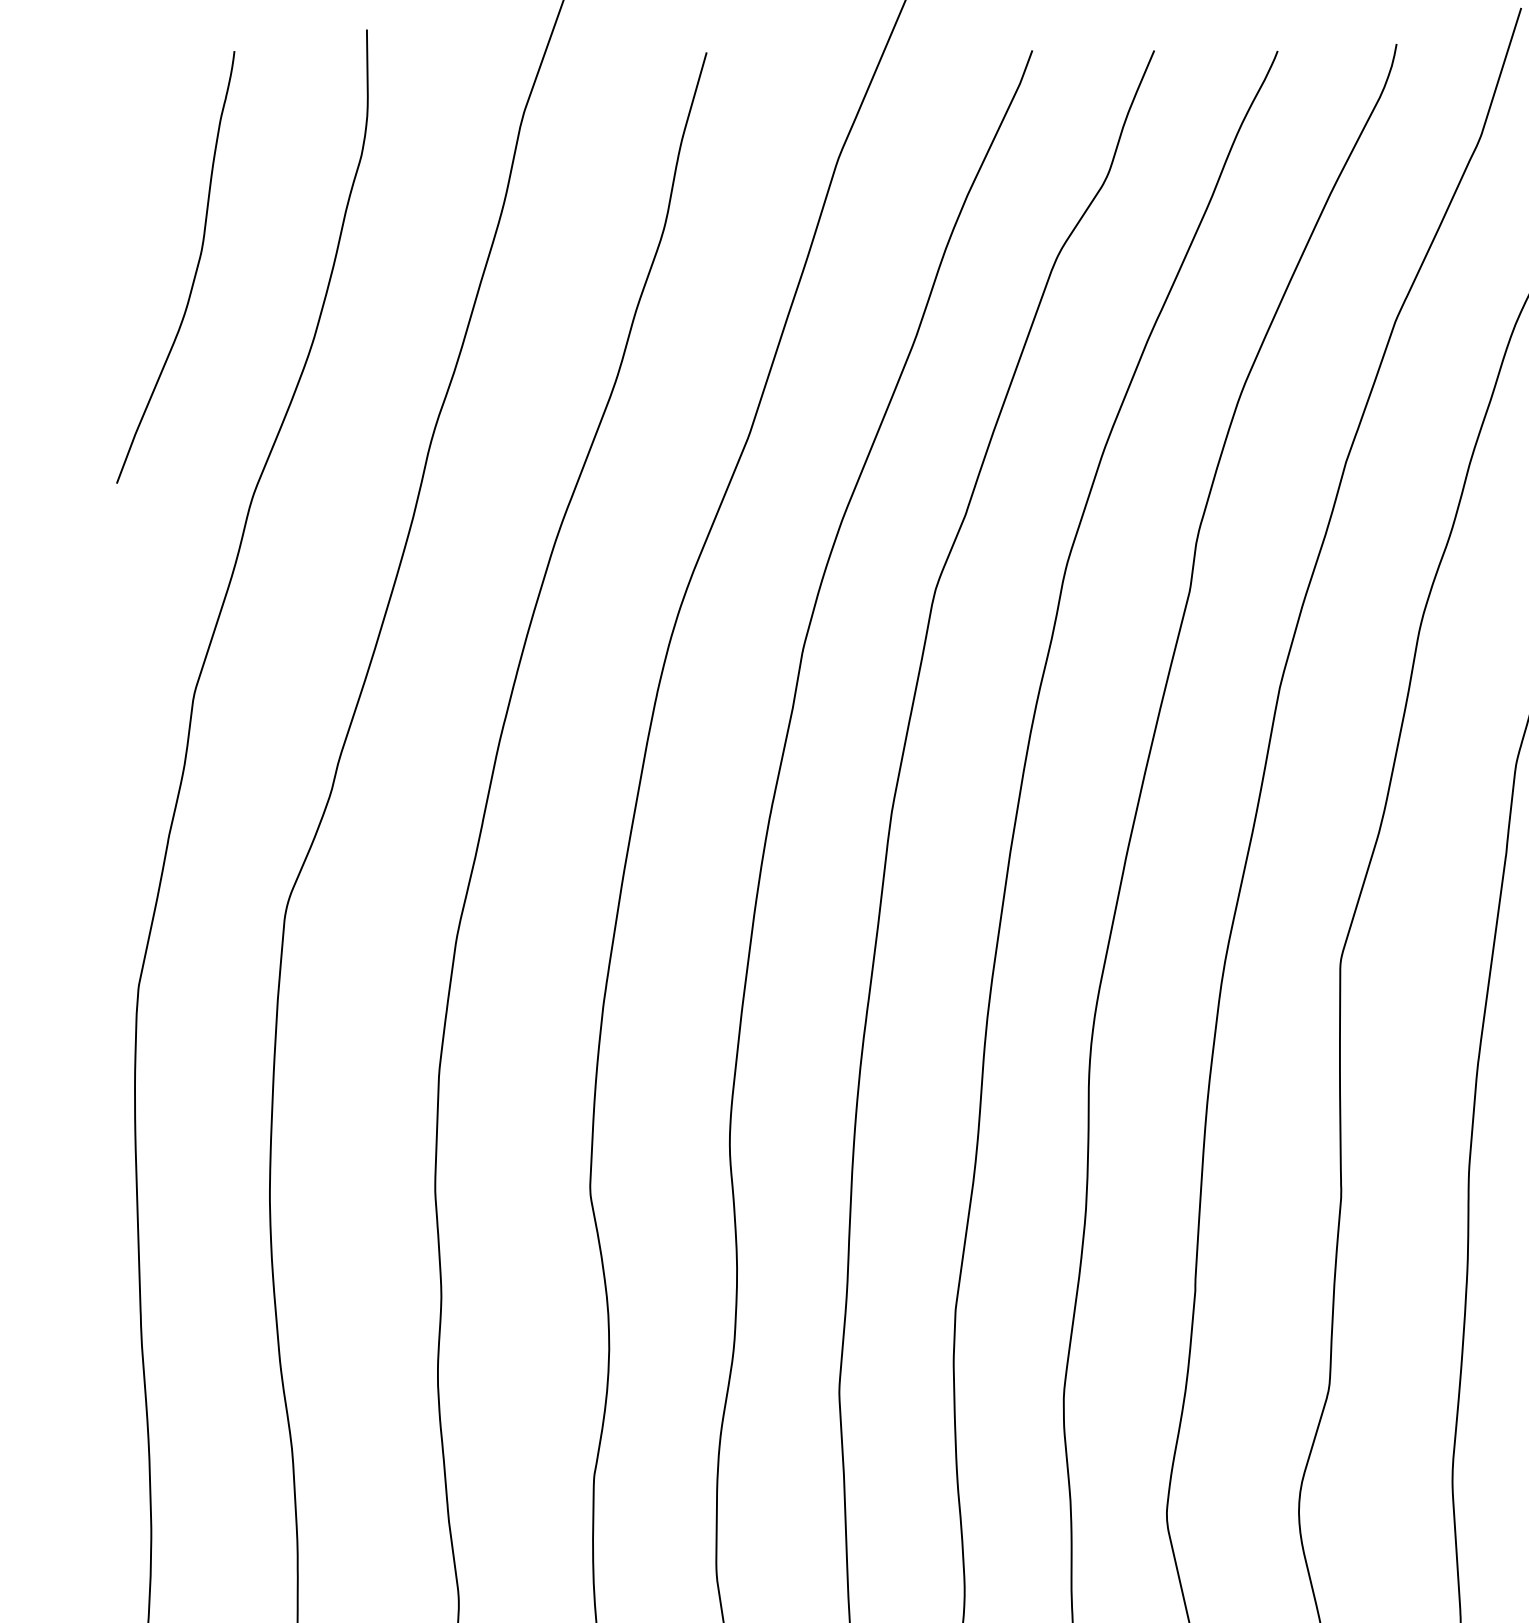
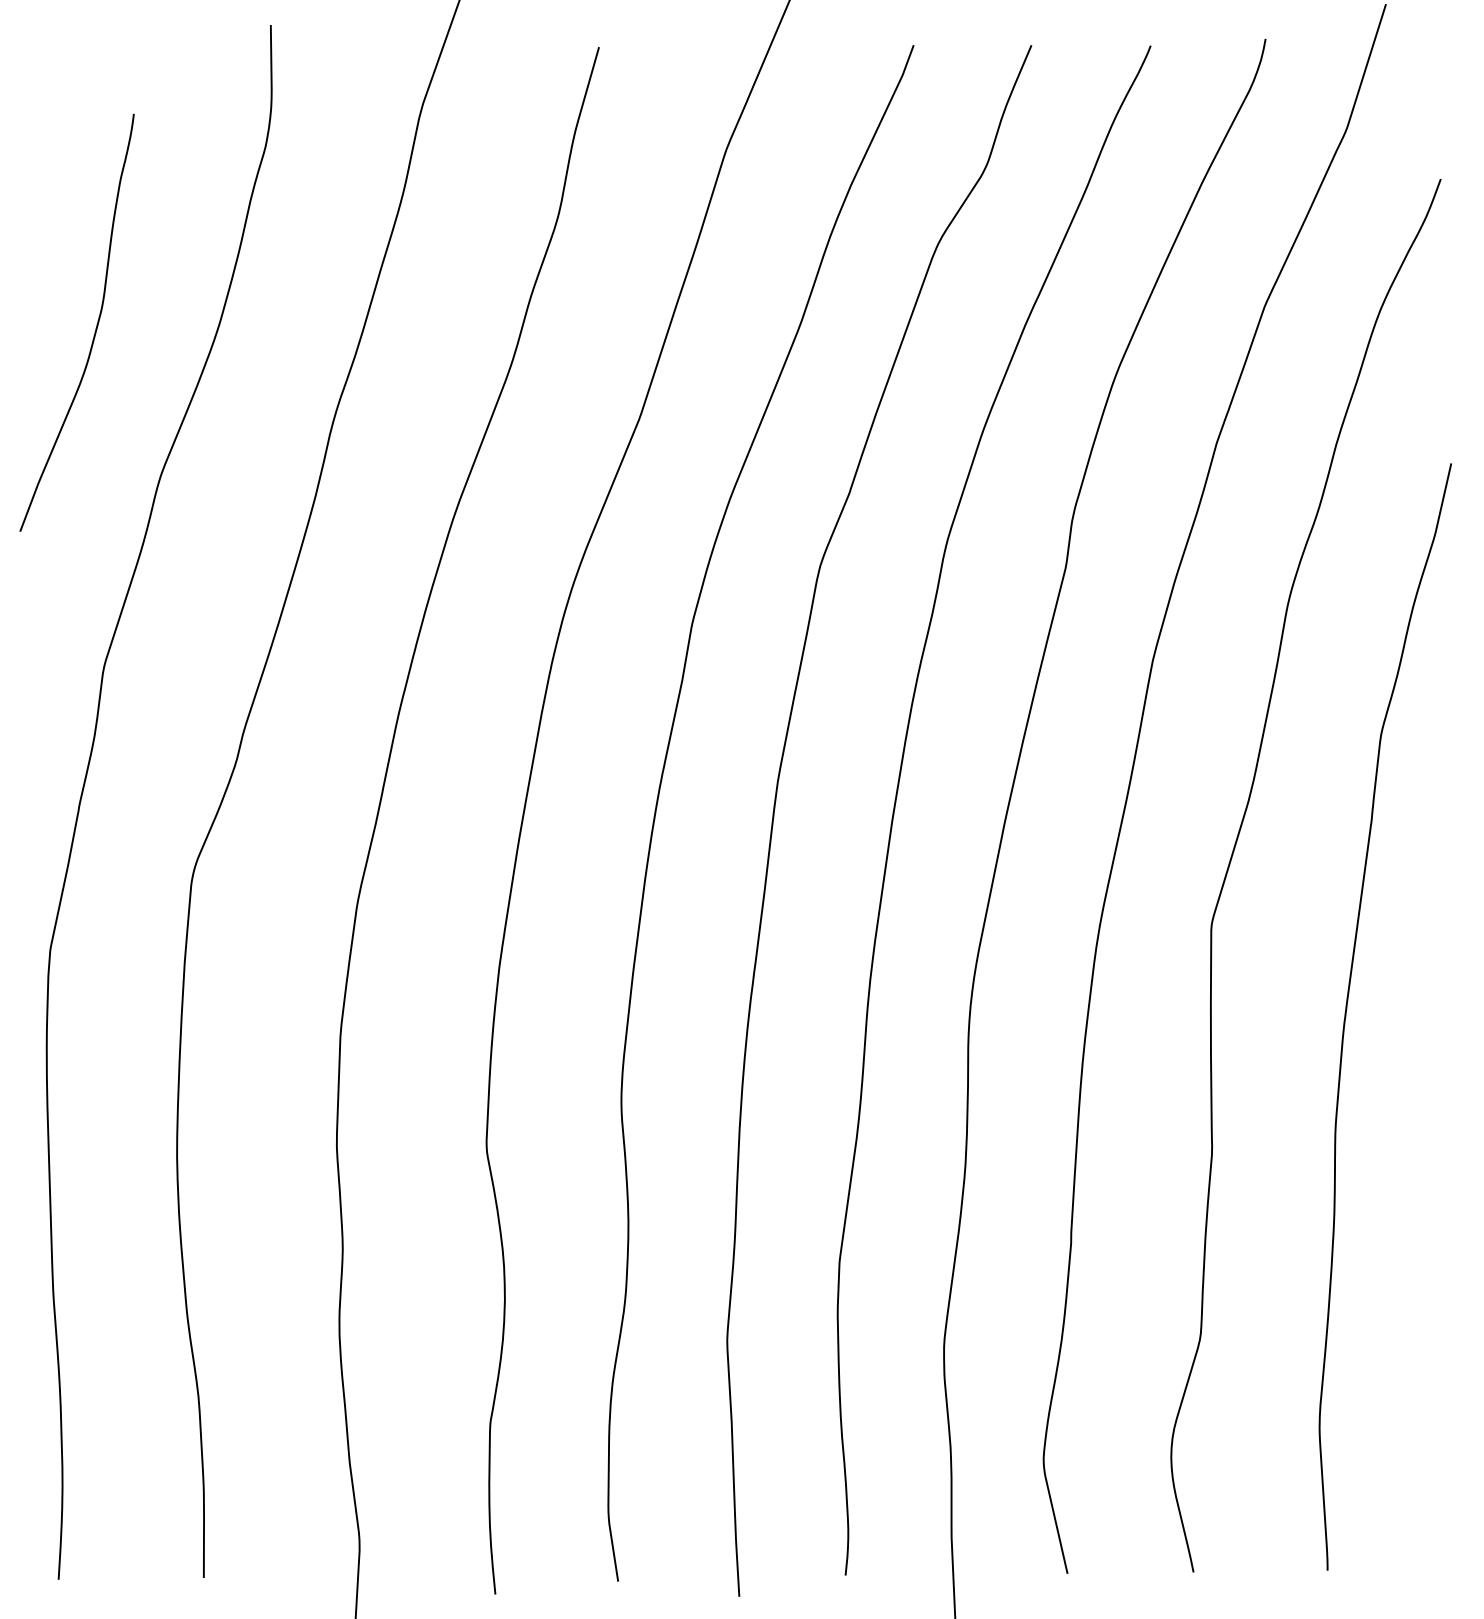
curve: (194, 273) -> (95, 328), moved

